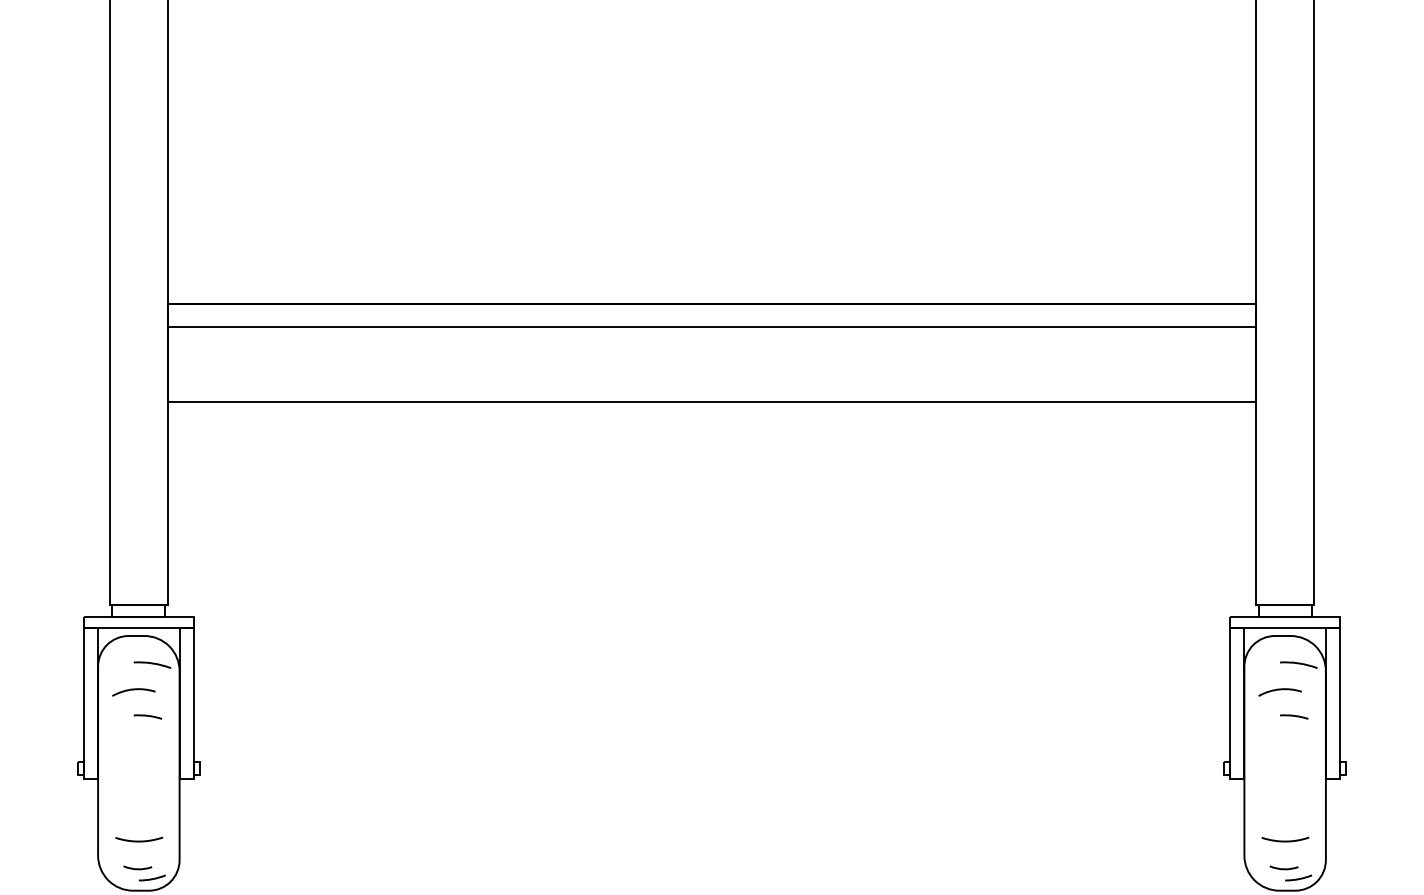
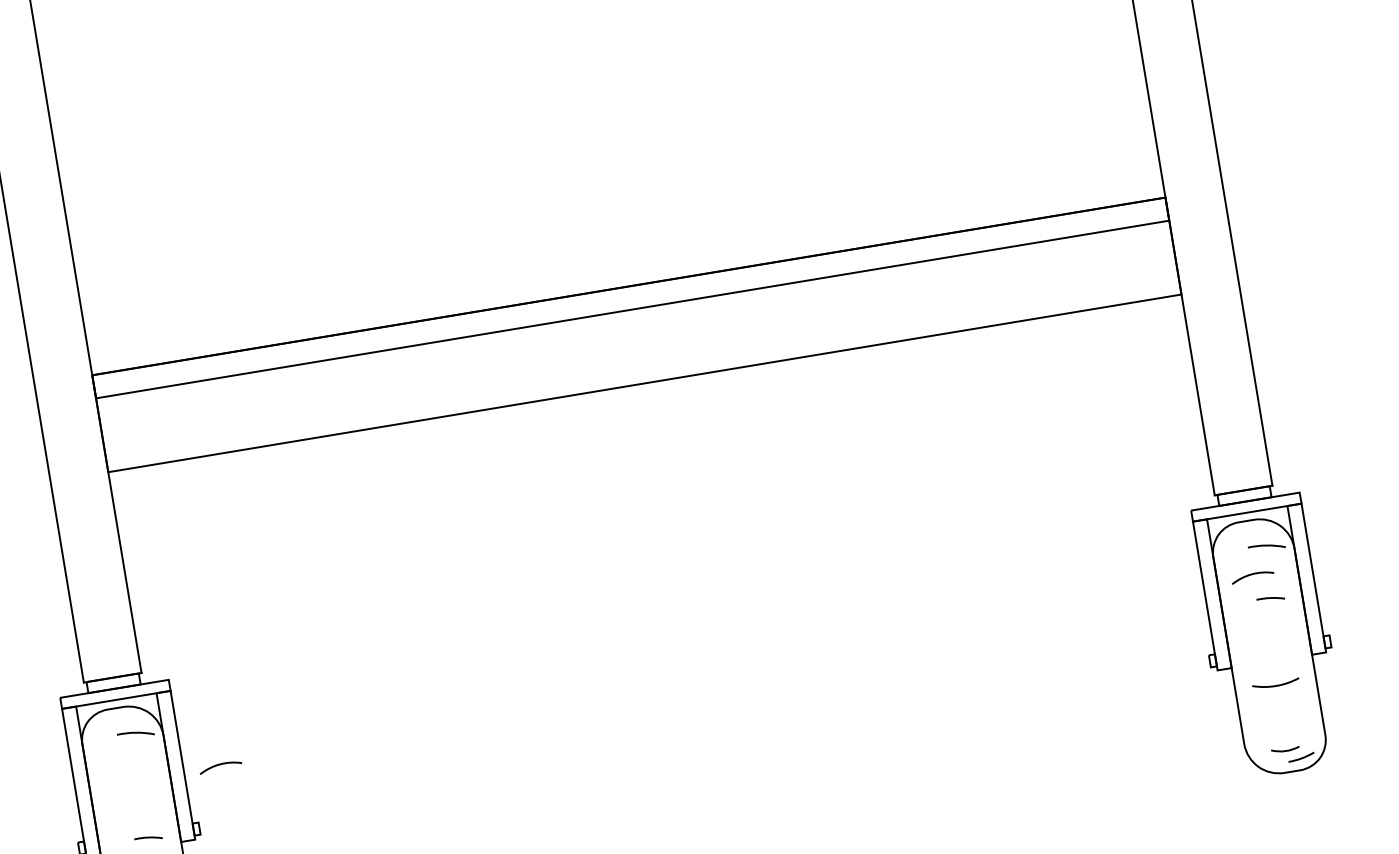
arc: (133, 690) -> (220, 765), moved
line: (147, 716) -> (148, 838), moved
arc: (1285, 840) -> (1276, 684), moved

